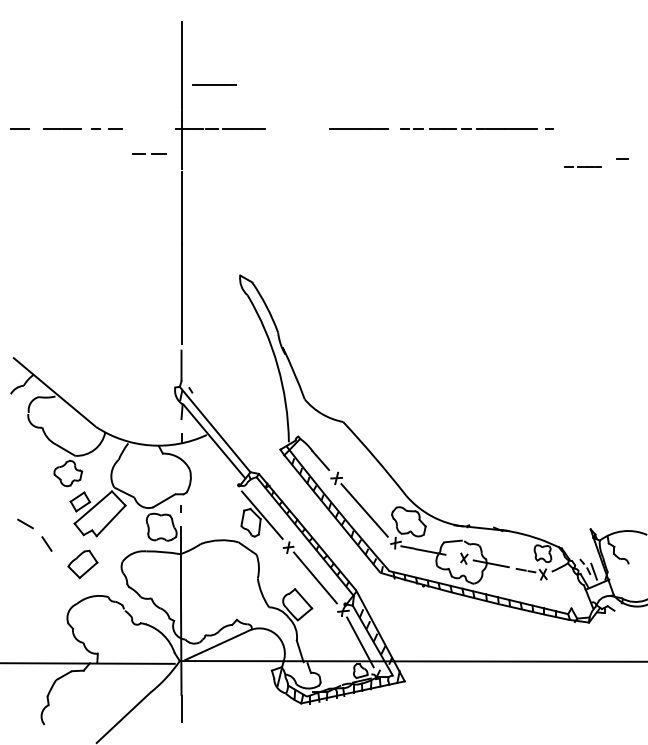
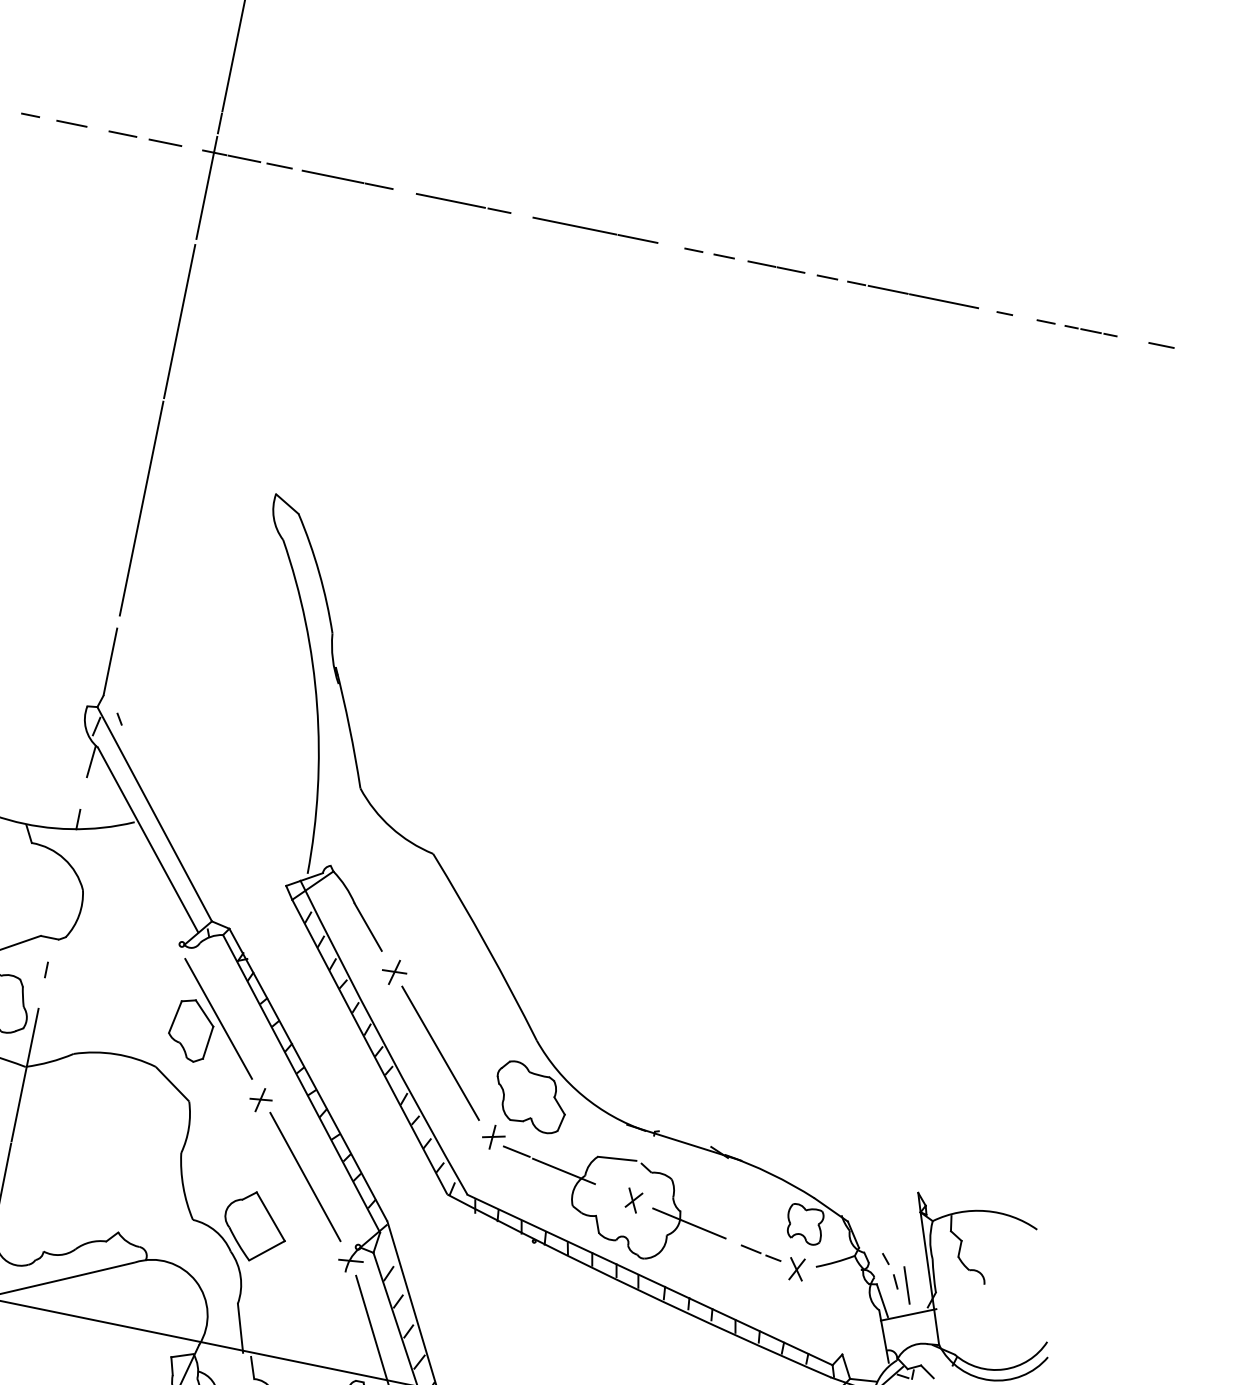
line: (214, 84) -> (463, 203), moved
line: (151, 153) -> (149, 139), moved
line: (622, 158) -> (1161, 345), moved
line: (582, 166) -> (1075, 327), moved

